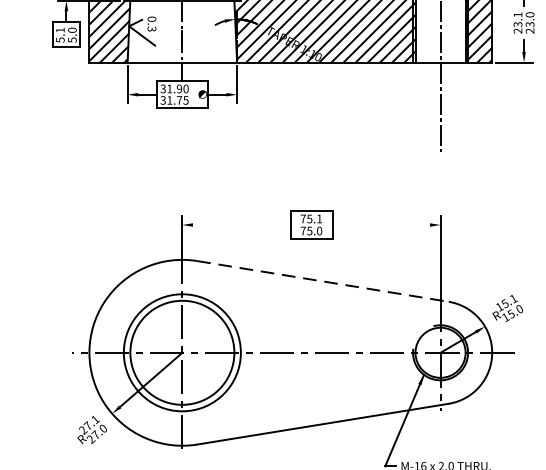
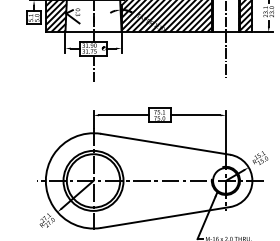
line: (182, 135) -> (93, 69), added
line: (240, 225) -> (123, 115), added
line: (381, 225) -> (195, 115), added
line: (324, 281) -> (166, 144), dashed -> solid

